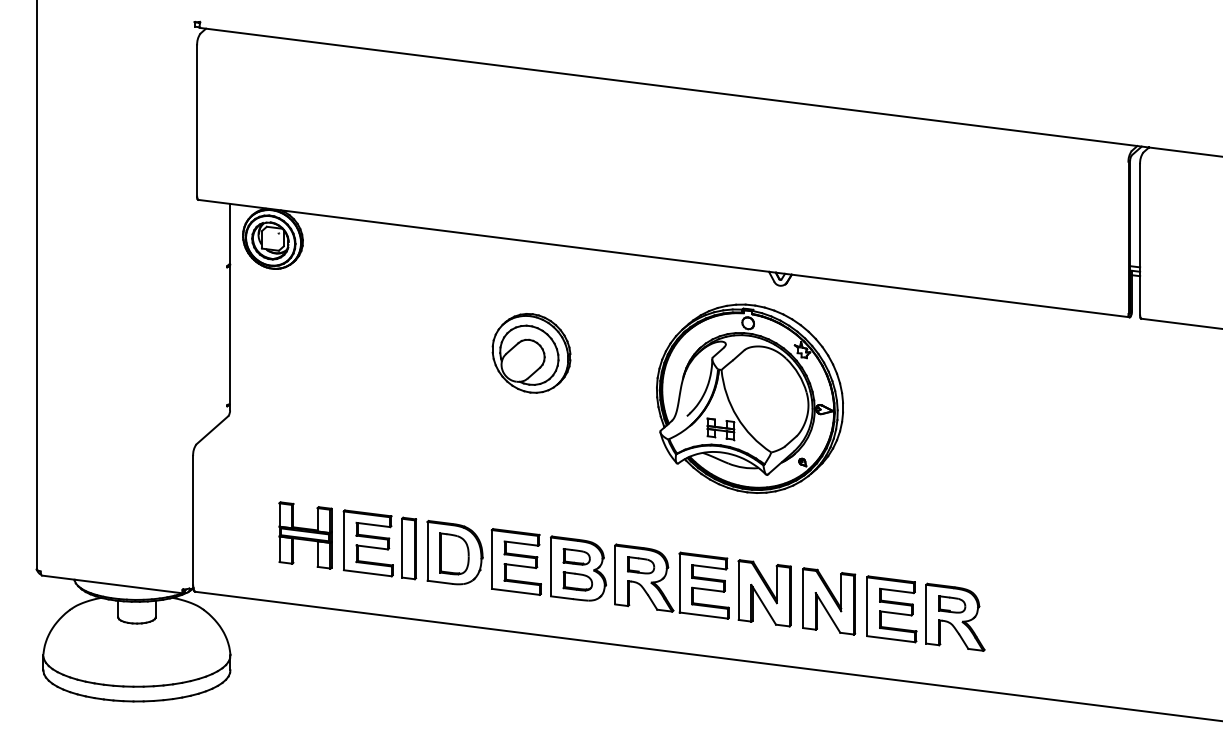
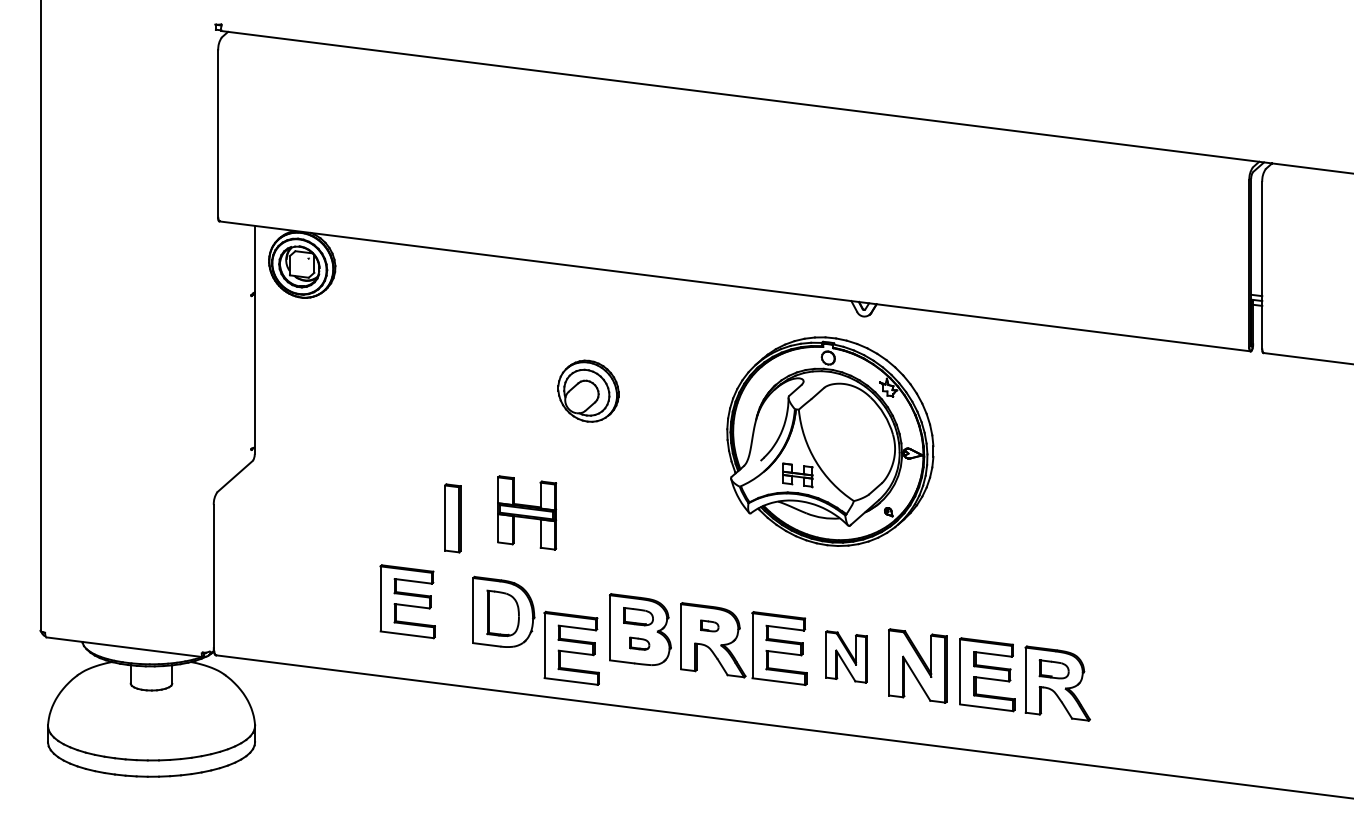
part: (531, 352) -> (588, 390), size x0.7
part: (305, 535) -> (527, 512), moved
part: (408, 548) -> (452, 518), moved
part: (516, 561) -> (571, 647), moved
part: (640, 564) -> (709, 625), size x0.6
part: (577, 581) -> (639, 643), size x0.6
part: (764, 592) -> (846, 656), size x0.7

